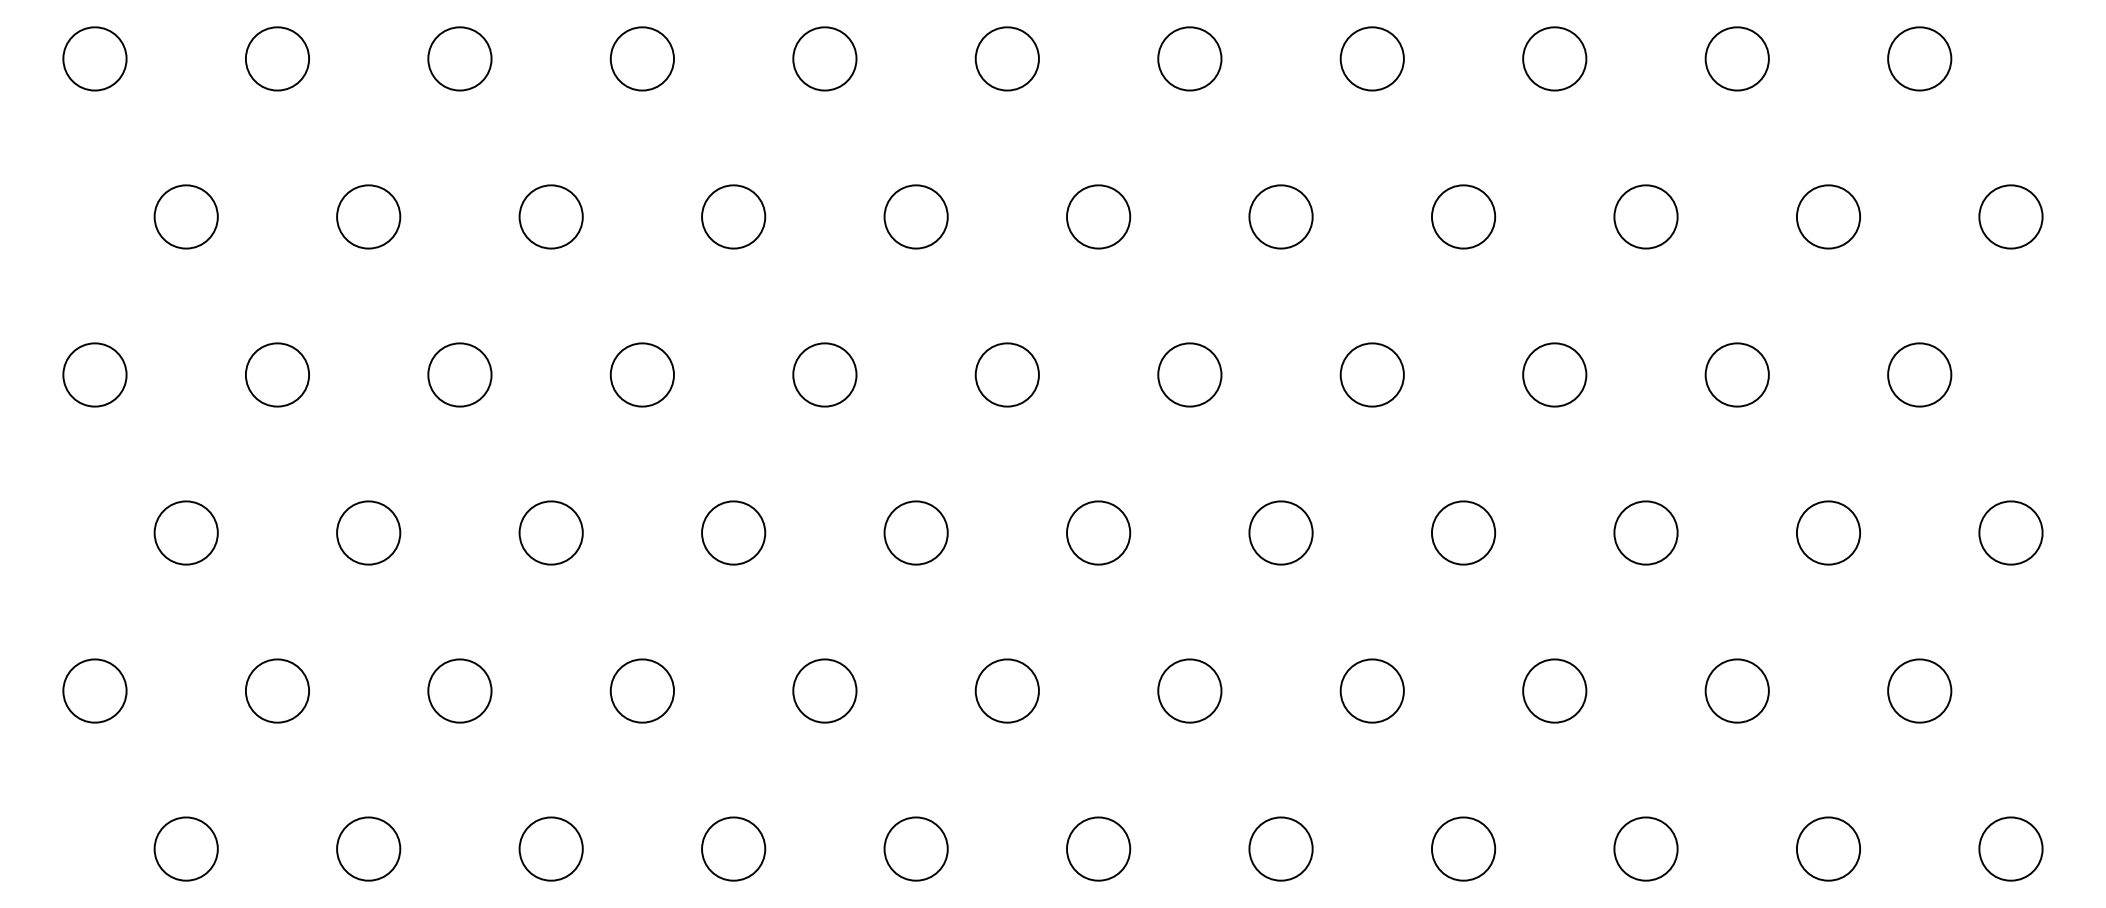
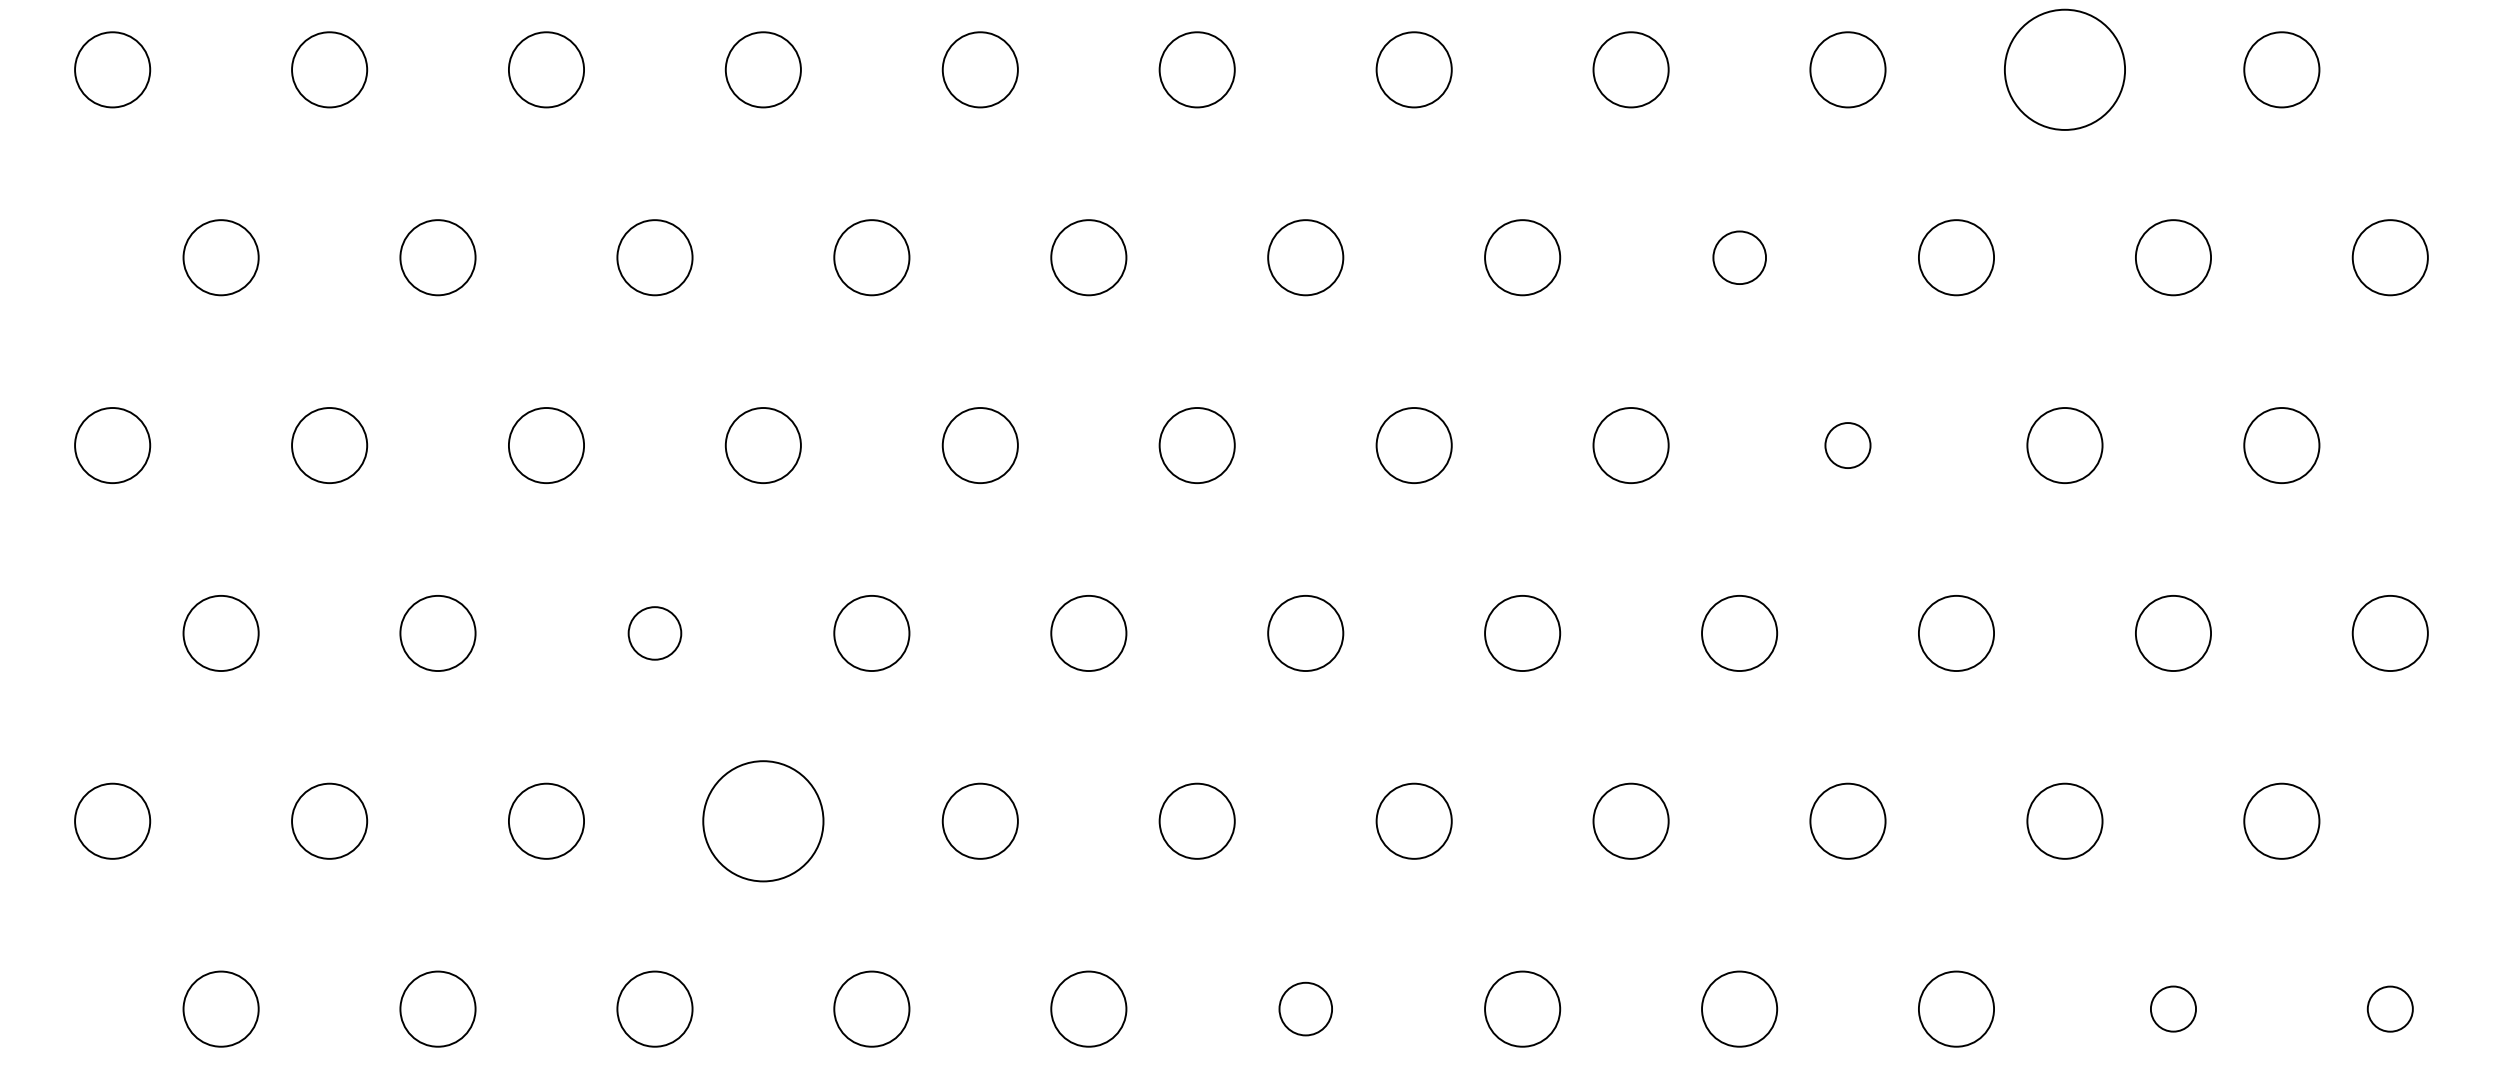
circle: (1736, 58) -> (2064, 69), size x1.6
circle: (1463, 216) -> (1739, 257), size x0.7
circle: (1554, 374) -> (1847, 445), size x0.6
circle: (550, 533) -> (654, 633), size x0.7
circle: (641, 690) -> (762, 820), size x1.6
circle: (1098, 848) -> (1305, 1008), size x0.7
circle: (1828, 848) -> (2173, 1008), size x0.6
circle: (2010, 848) -> (2389, 1008), size x0.6

